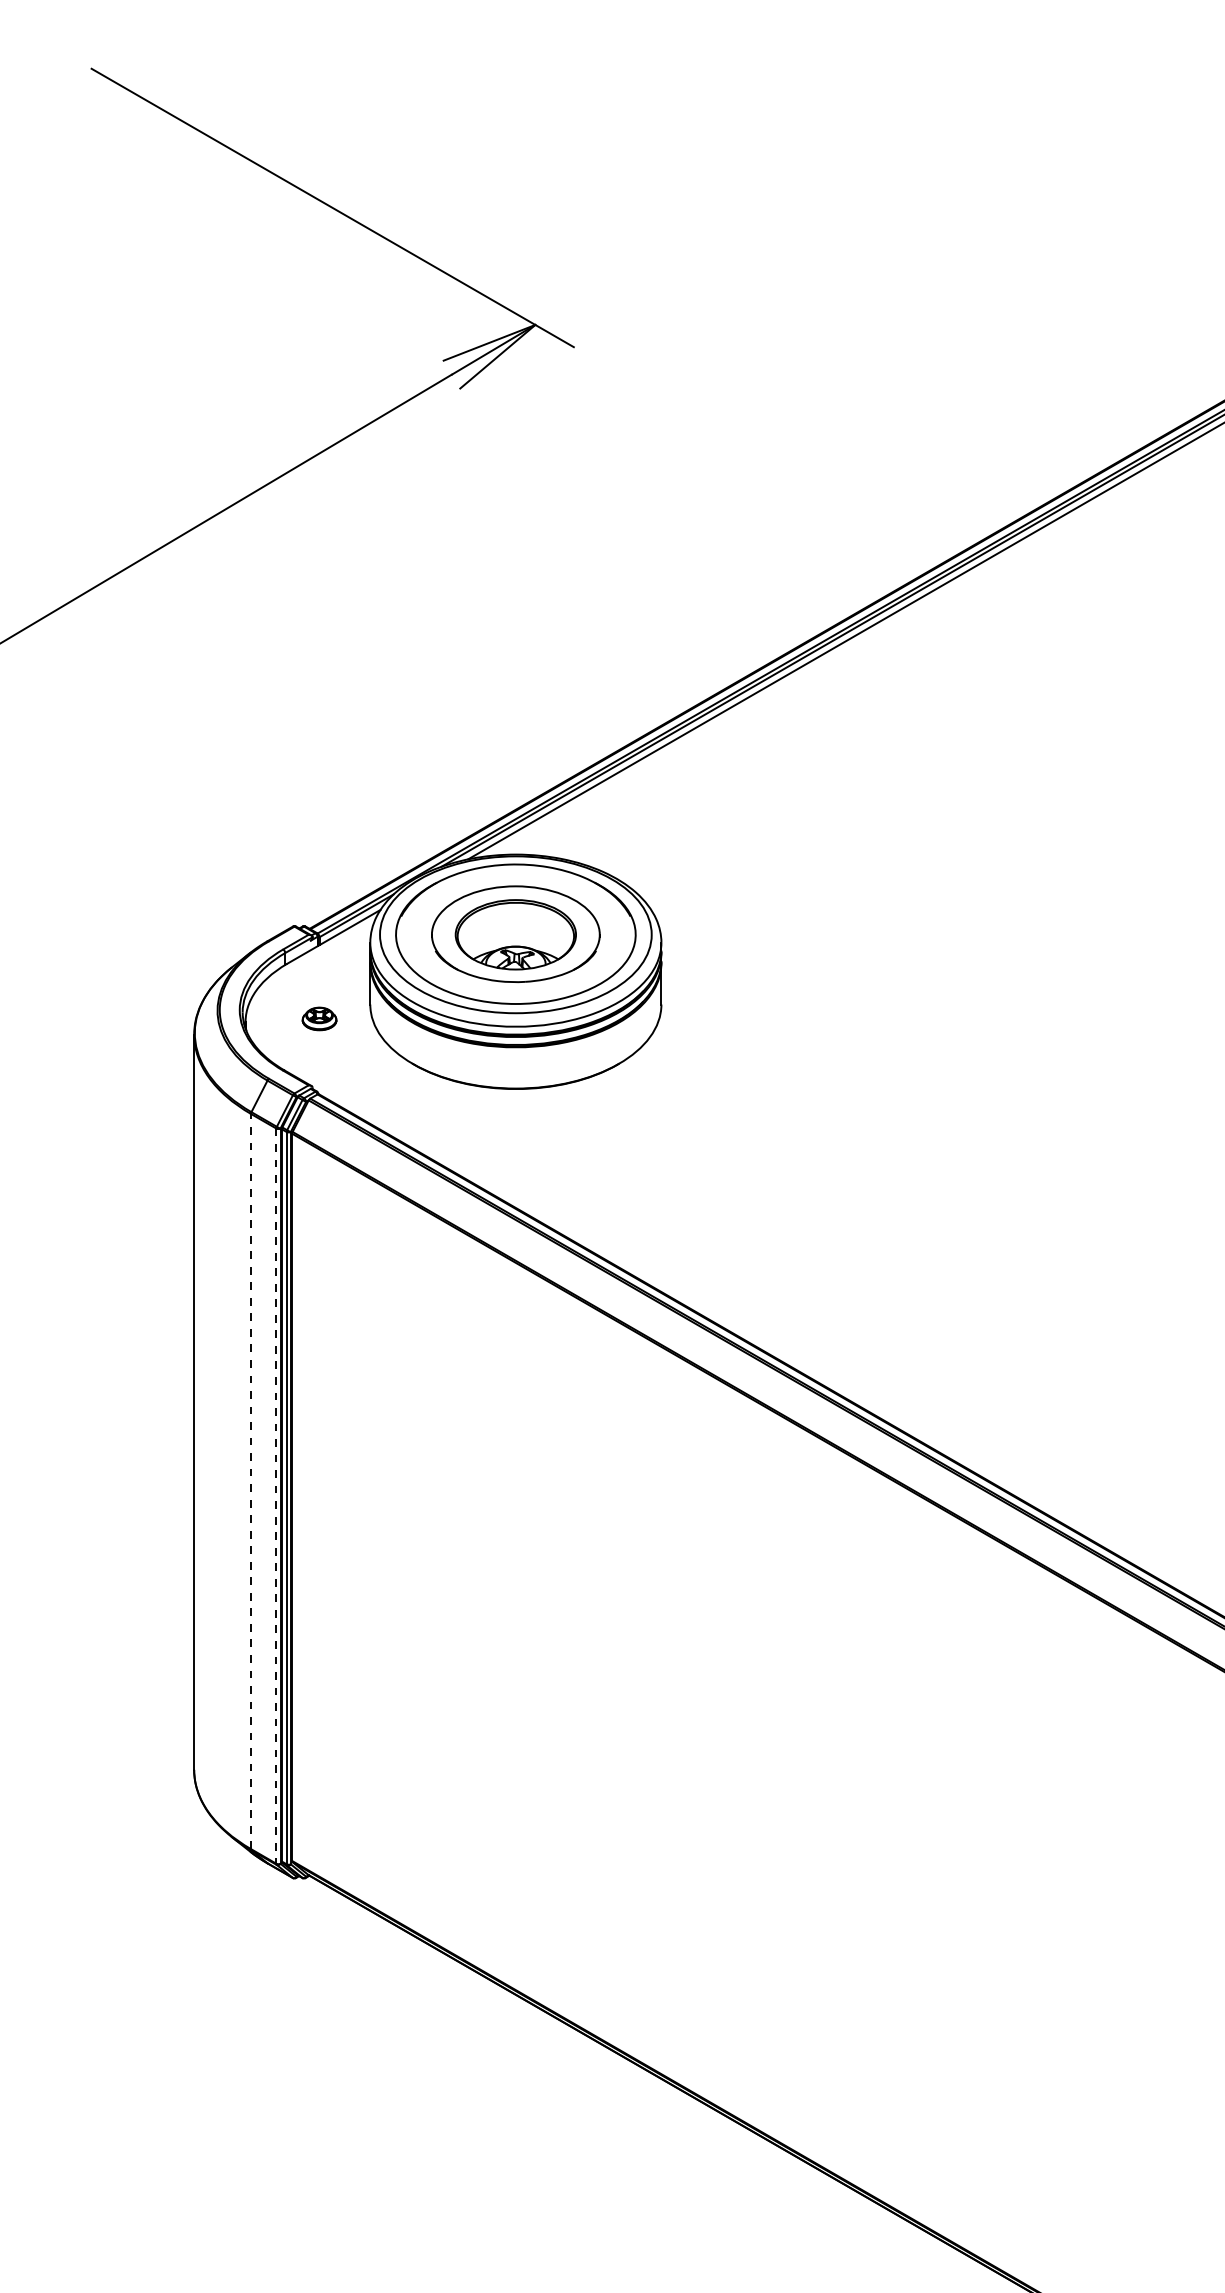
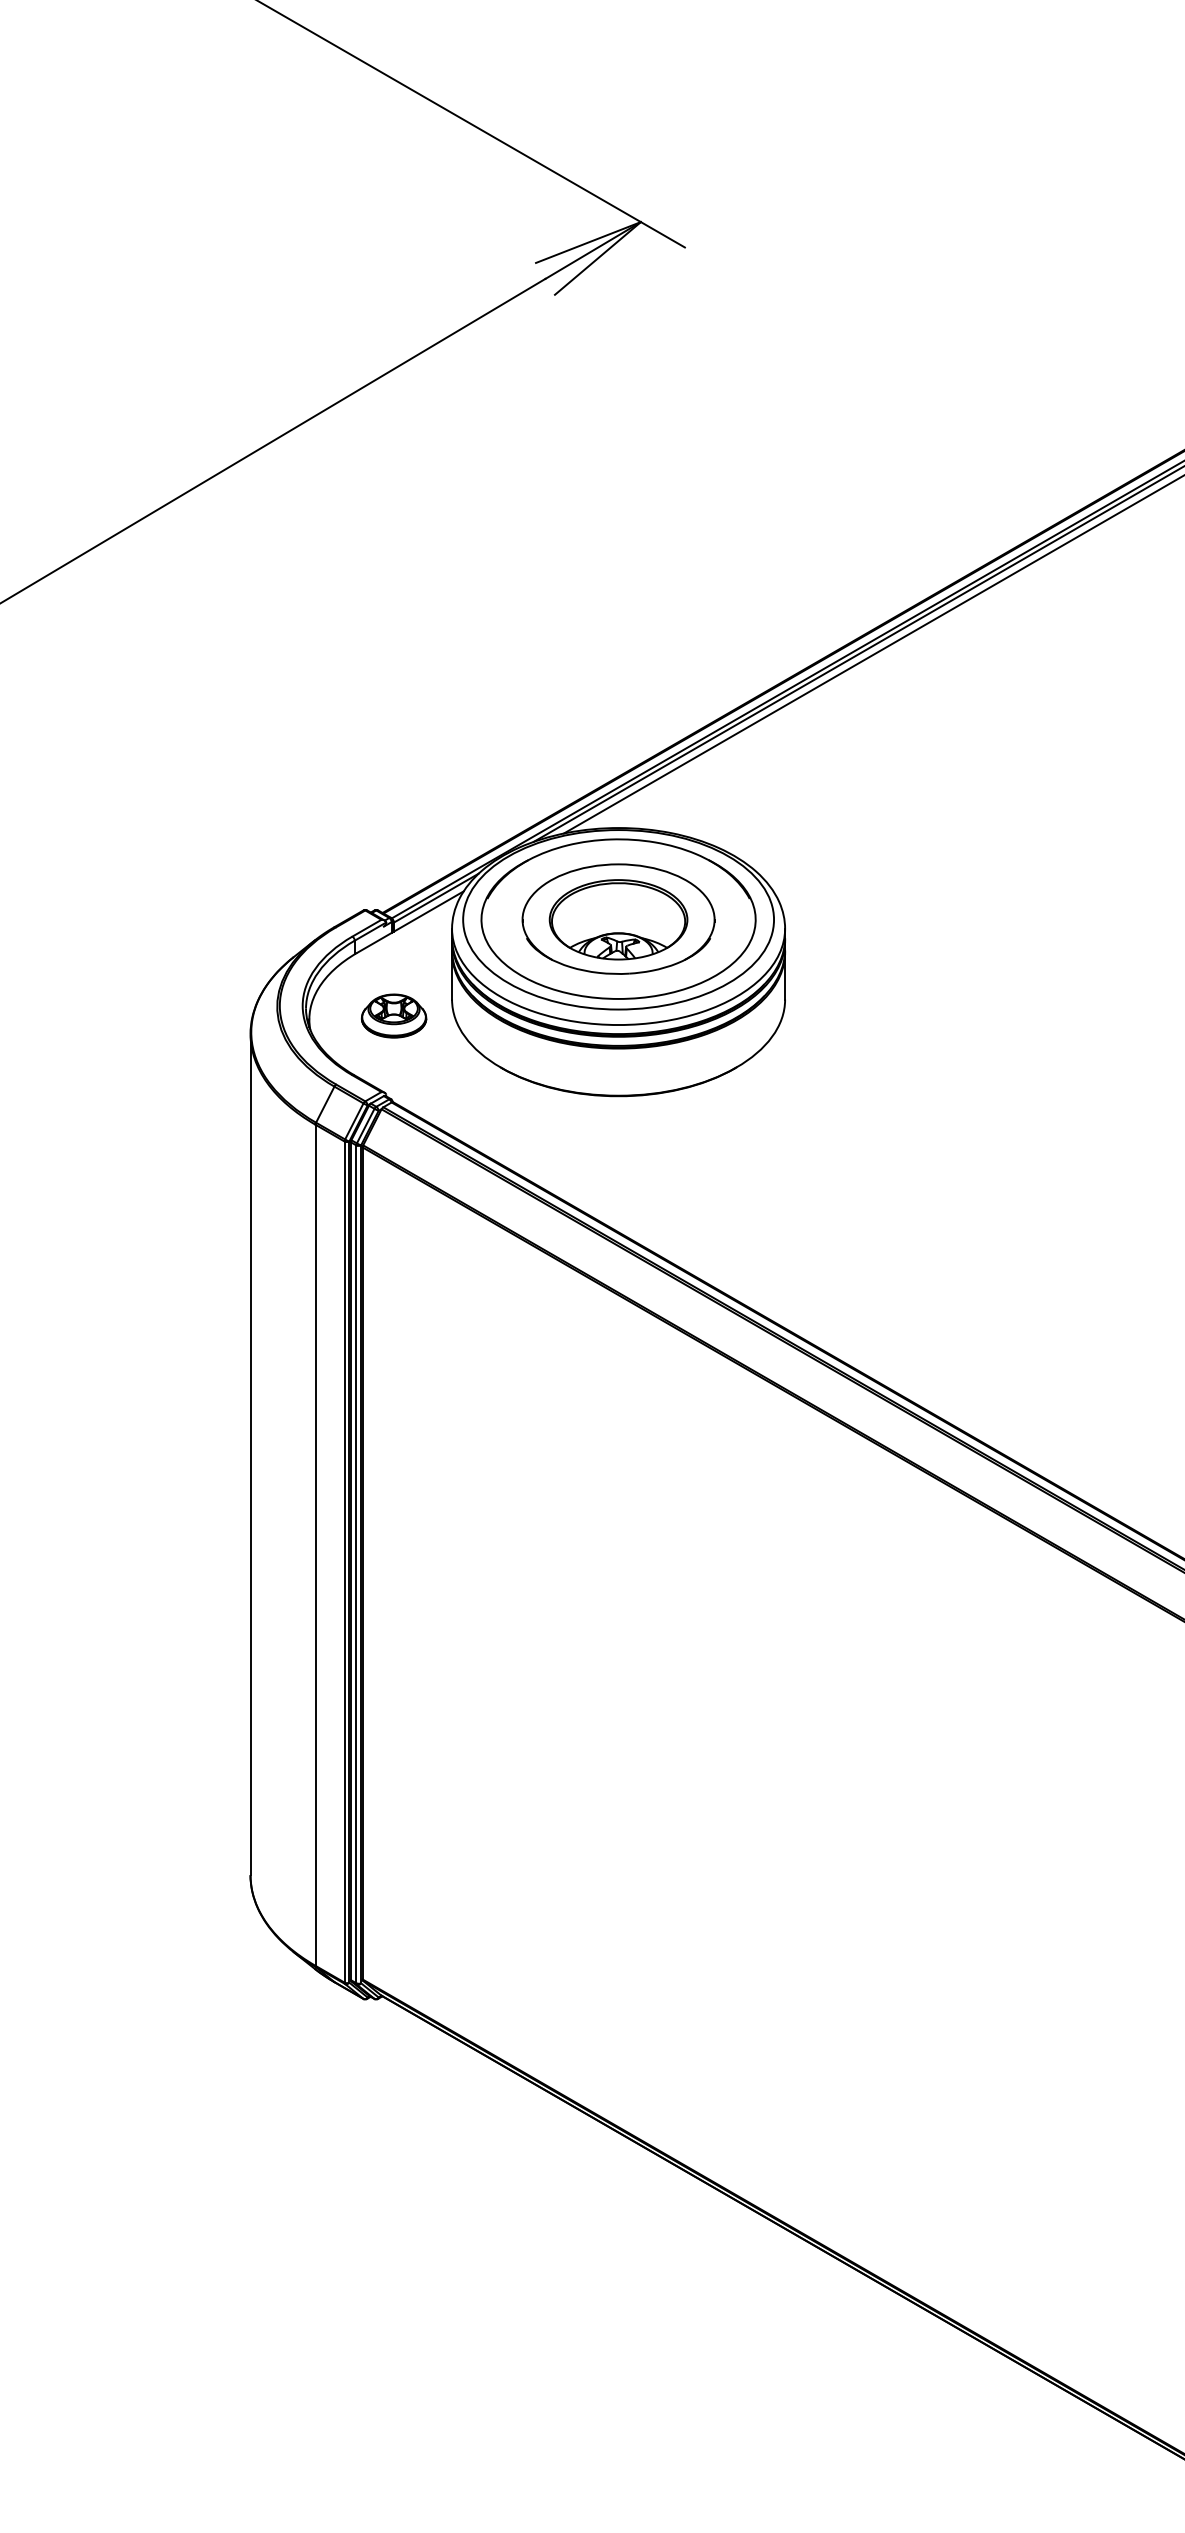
part: (319, 1018) -> (393, 1015), size x1.67
line: (251, 1481) -> (316, 1545), dashed -> solid
line: (276, 1496) -> (344, 1562), dashed -> solid

